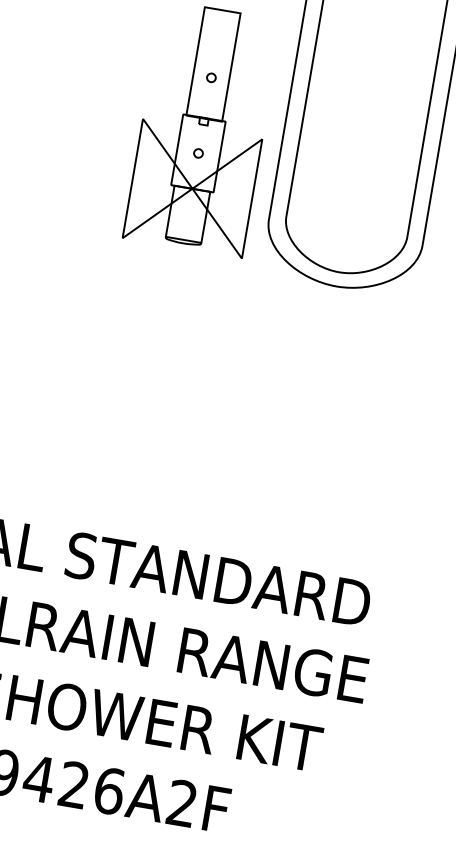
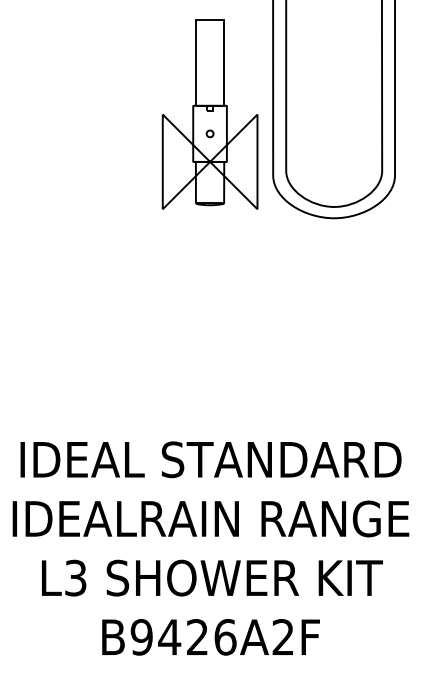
part: (210, 77) -> (209, 73), removed

